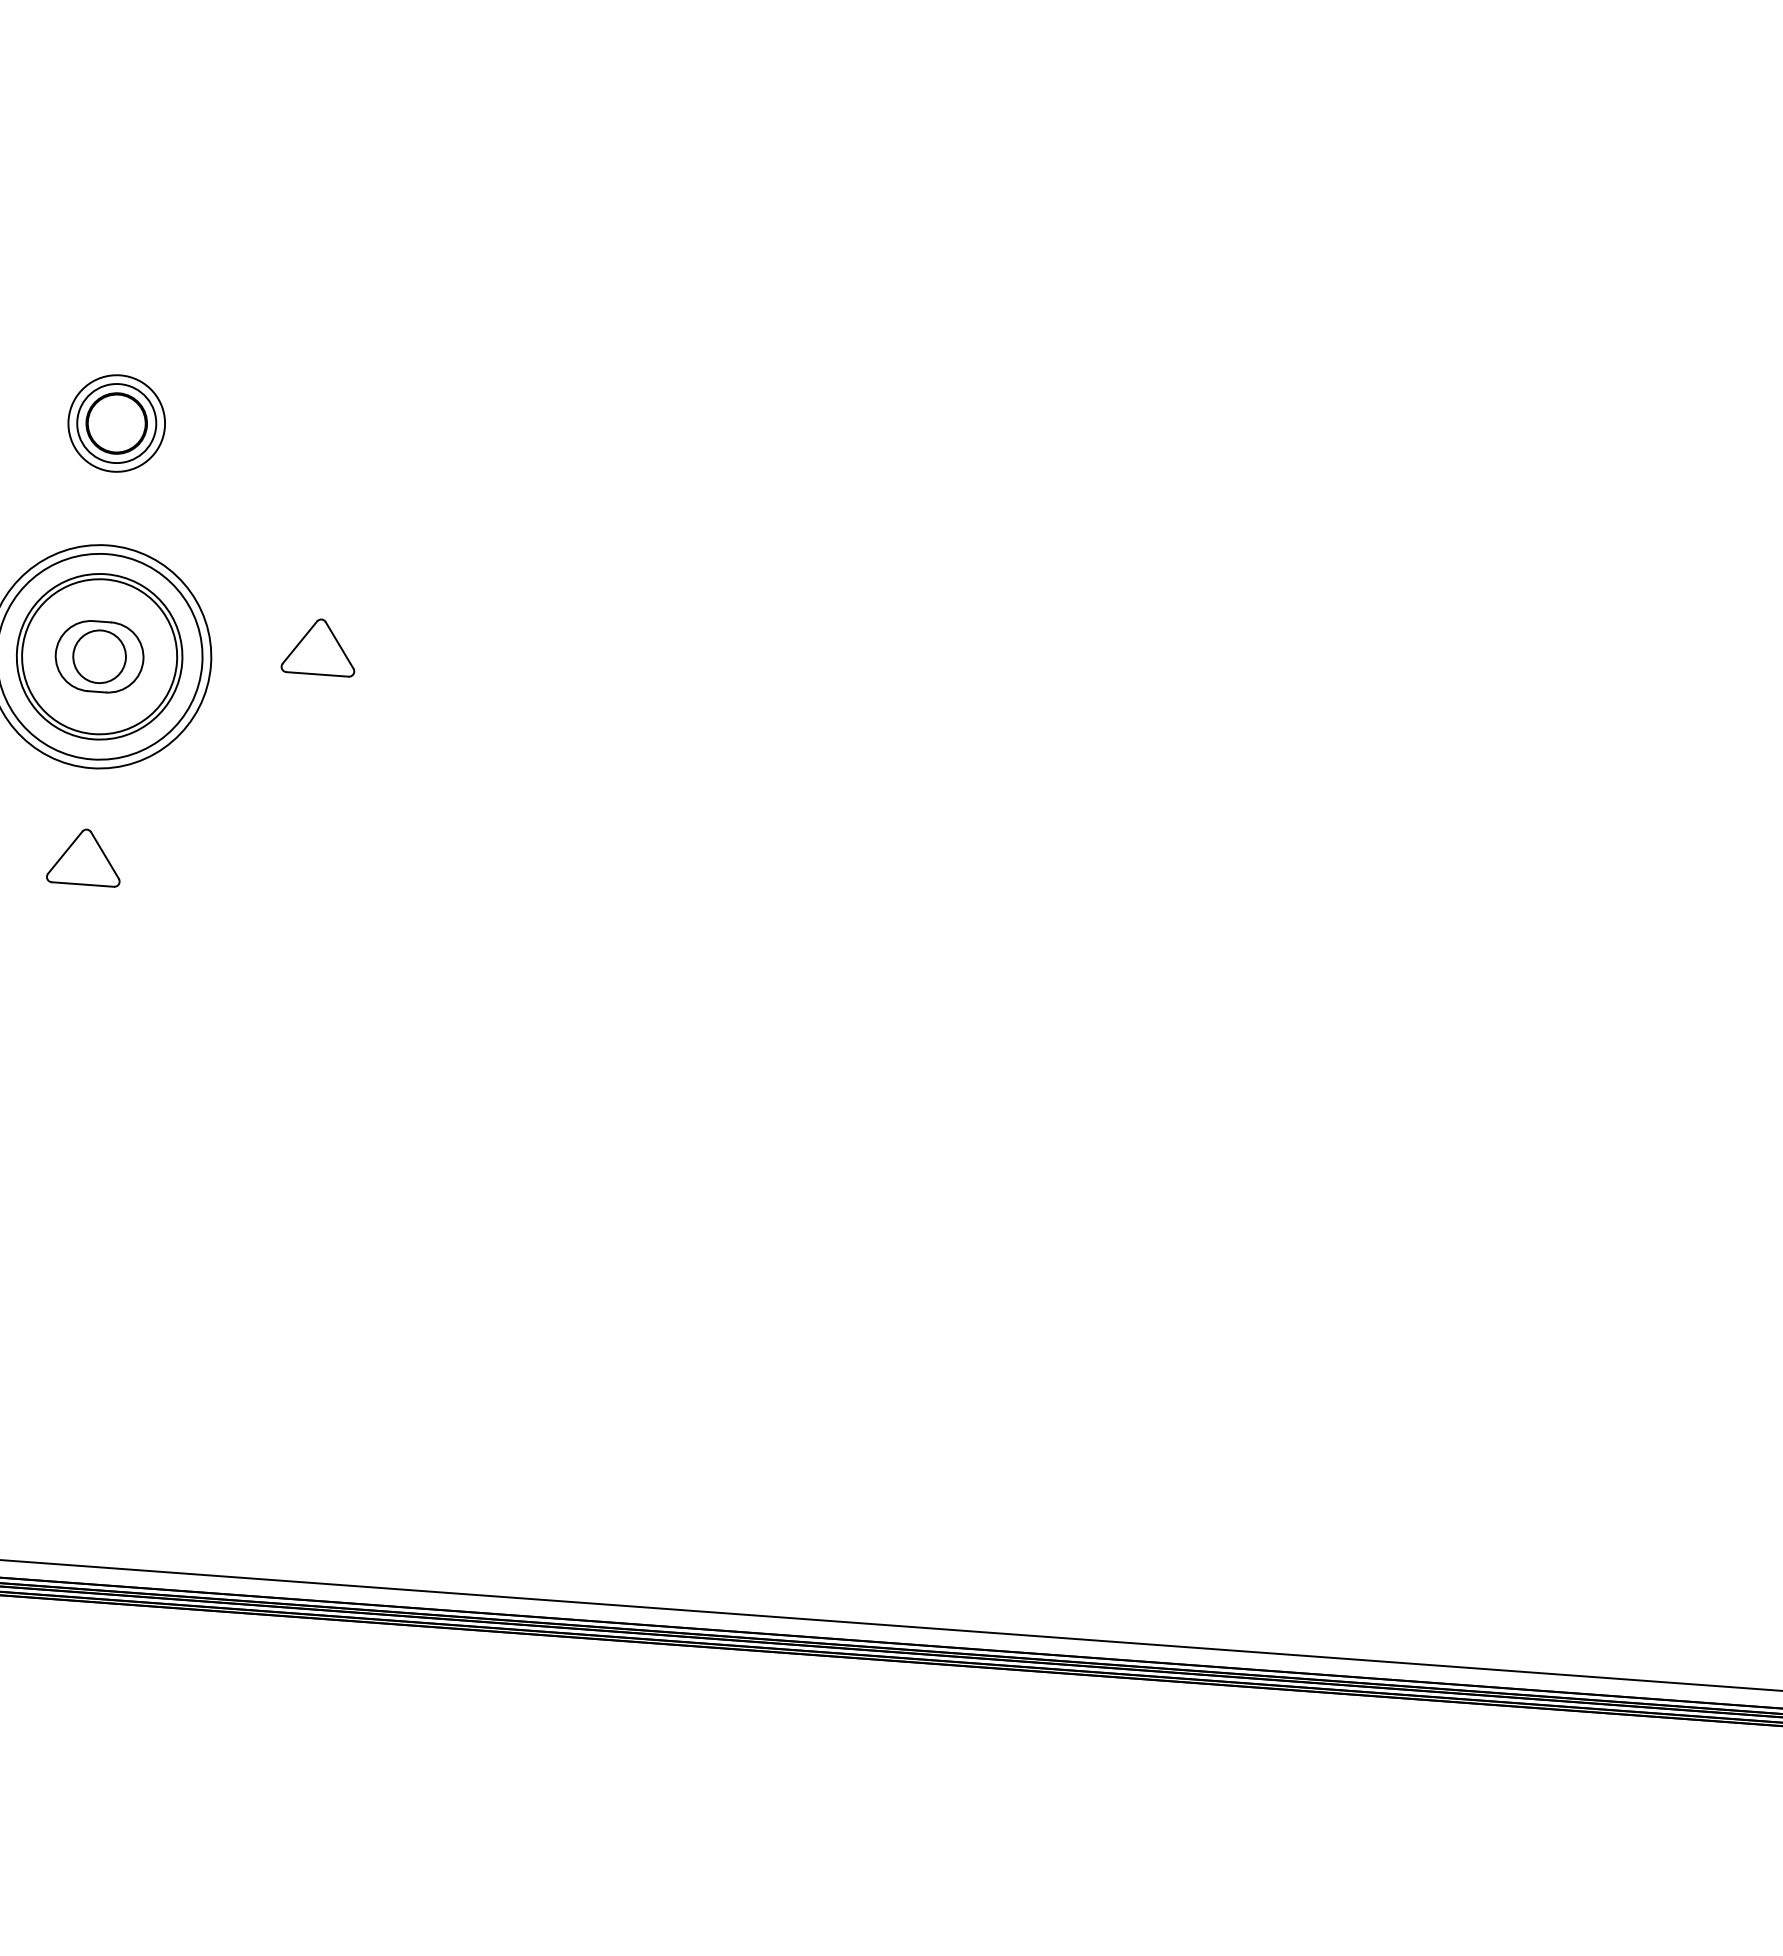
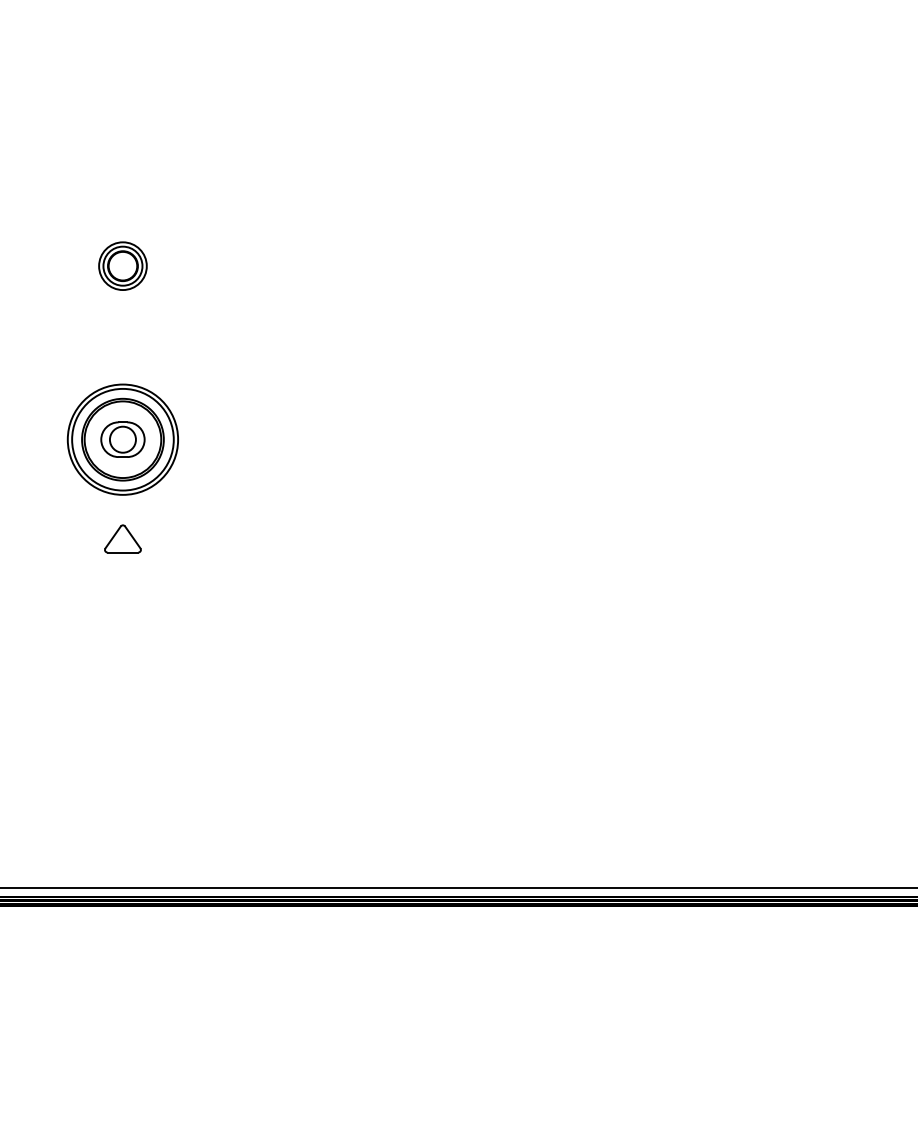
part: (115, 422) -> (122, 265), moved
part: (318, 646) -> (230, 426), removed

